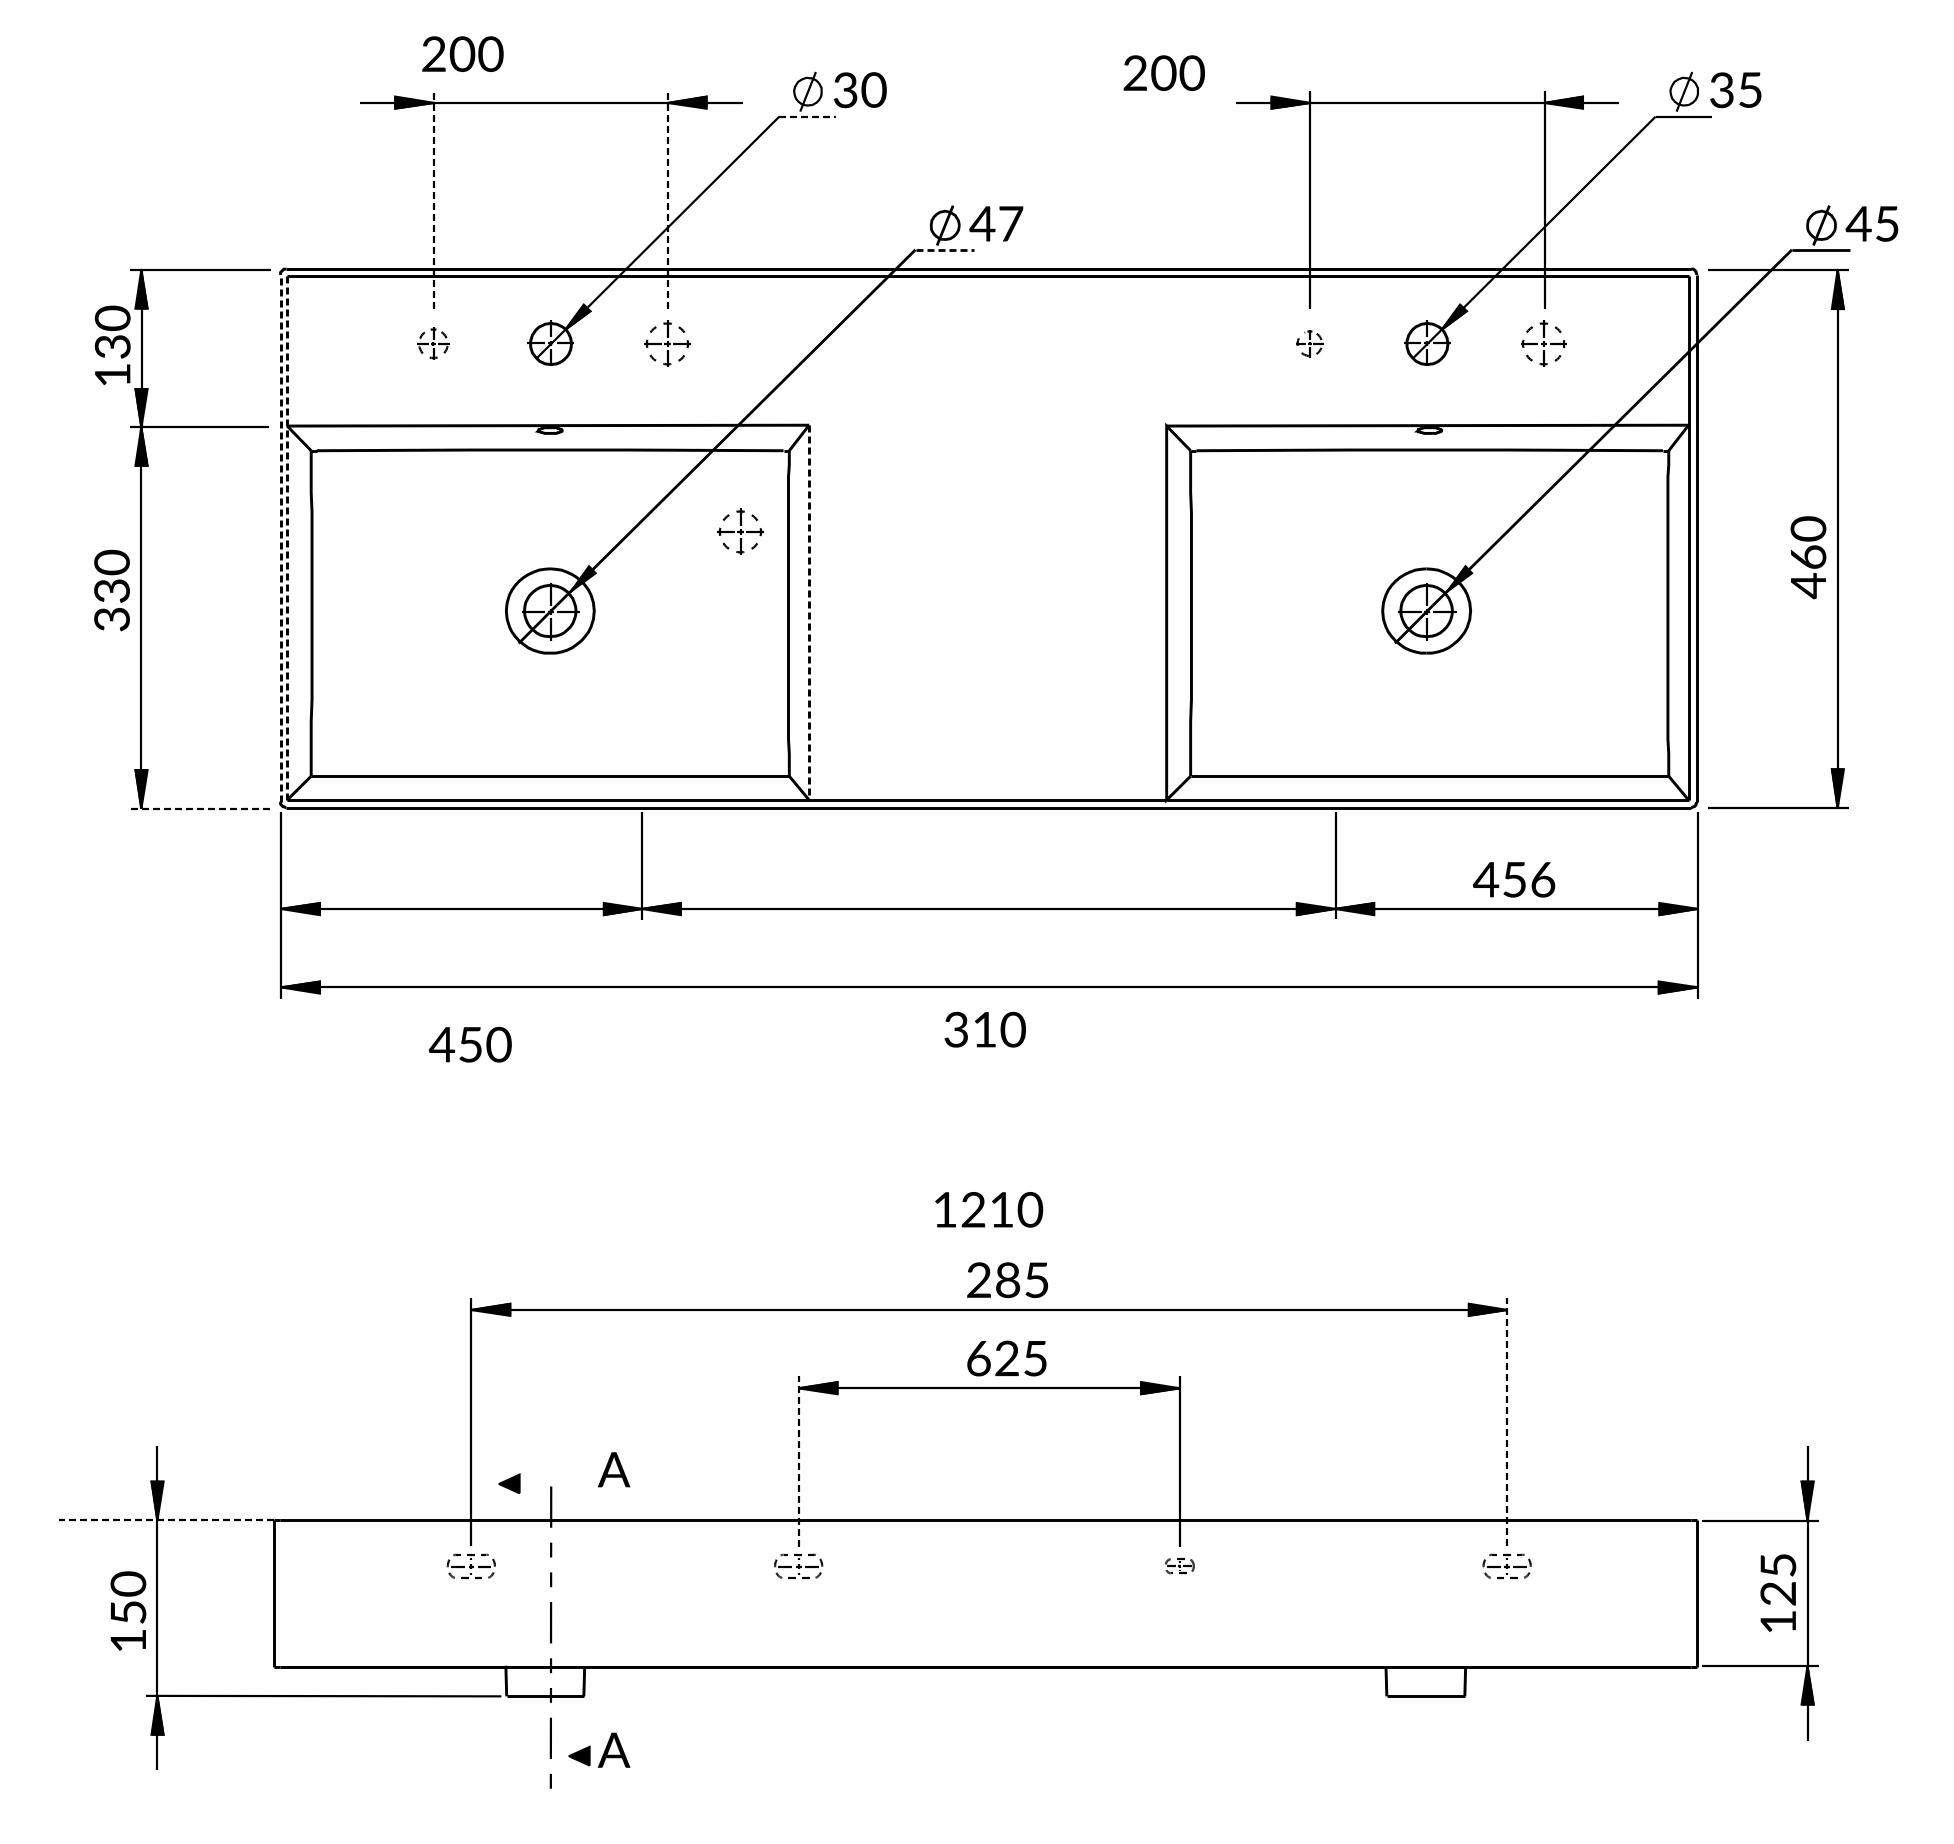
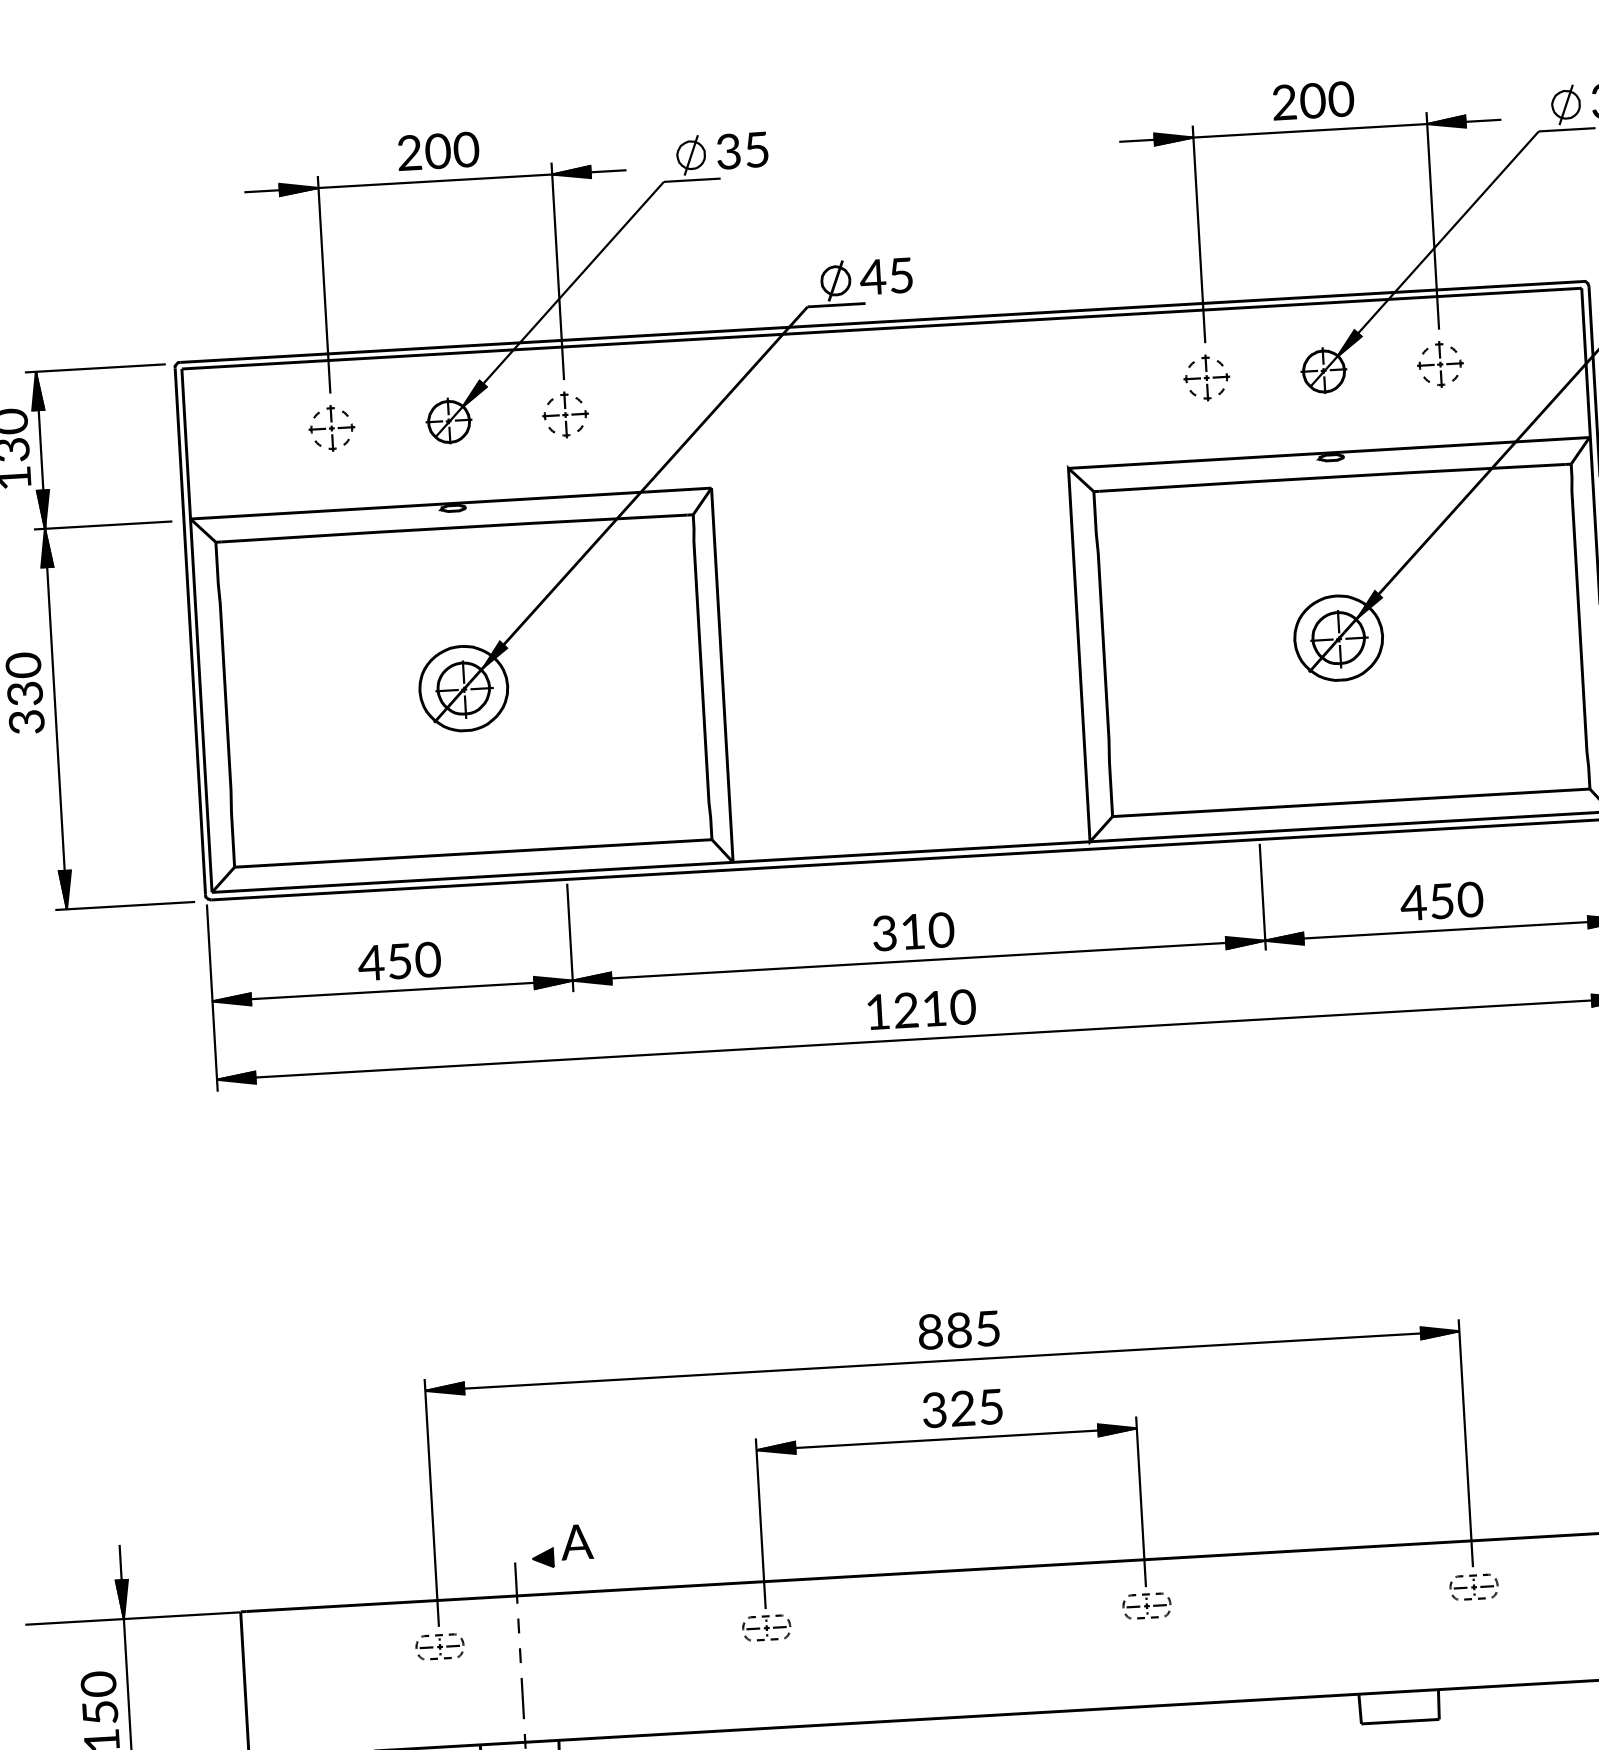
text: (462, 53) -> (438, 150), moved
text: (1163, 72) -> (1312, 100), moved
text: (873, 89) -> (756, 149), 30 -> 35
line: (808, 116) -> (693, 179), dashed -> solid
line: (434, 199) -> (324, 284), dashed -> solid
line: (668, 199) -> (558, 270), dashed -> solid
text: (1011, 223) -> (901, 275), 47 -> 45
line: (945, 249) -> (837, 304), dashed -> solid
part: (433, 343) -> (331, 428), size x1.43
part: (1309, 343) -> (1206, 377), size x1.67
part: (740, 531) -> (649, 598), removed
line: (280, 537) -> (190, 630), dashed -> solid
line: (287, 537) -> (197, 630), dashed -> solid
line: (809, 613) -> (722, 676), dashed -> solid
line: (199, 808) -> (124, 905), dashed -> solid
text: (1542, 879) -> (1469, 899), 456 -> 450
text: (984, 1029) -> (912, 931), moved
text: (469, 1044) -> (398, 961), moved
text: (989, 1209) -> (922, 1009), moved
text: (979, 1280) -> (930, 1332), 285 -> 885
text: (978, 1358) -> (934, 1410), 625 -> 325
line: (1507, 1421) -> (1466, 1442), dashed -> solid
line: (798, 1461) -> (760, 1523), dashed -> solid
part: (509, 1483) -> (543, 1557), moved
line: (166, 1520) -> (133, 1618), dashed -> solid
part: (1179, 1565) -> (1146, 1605), size x1.67

